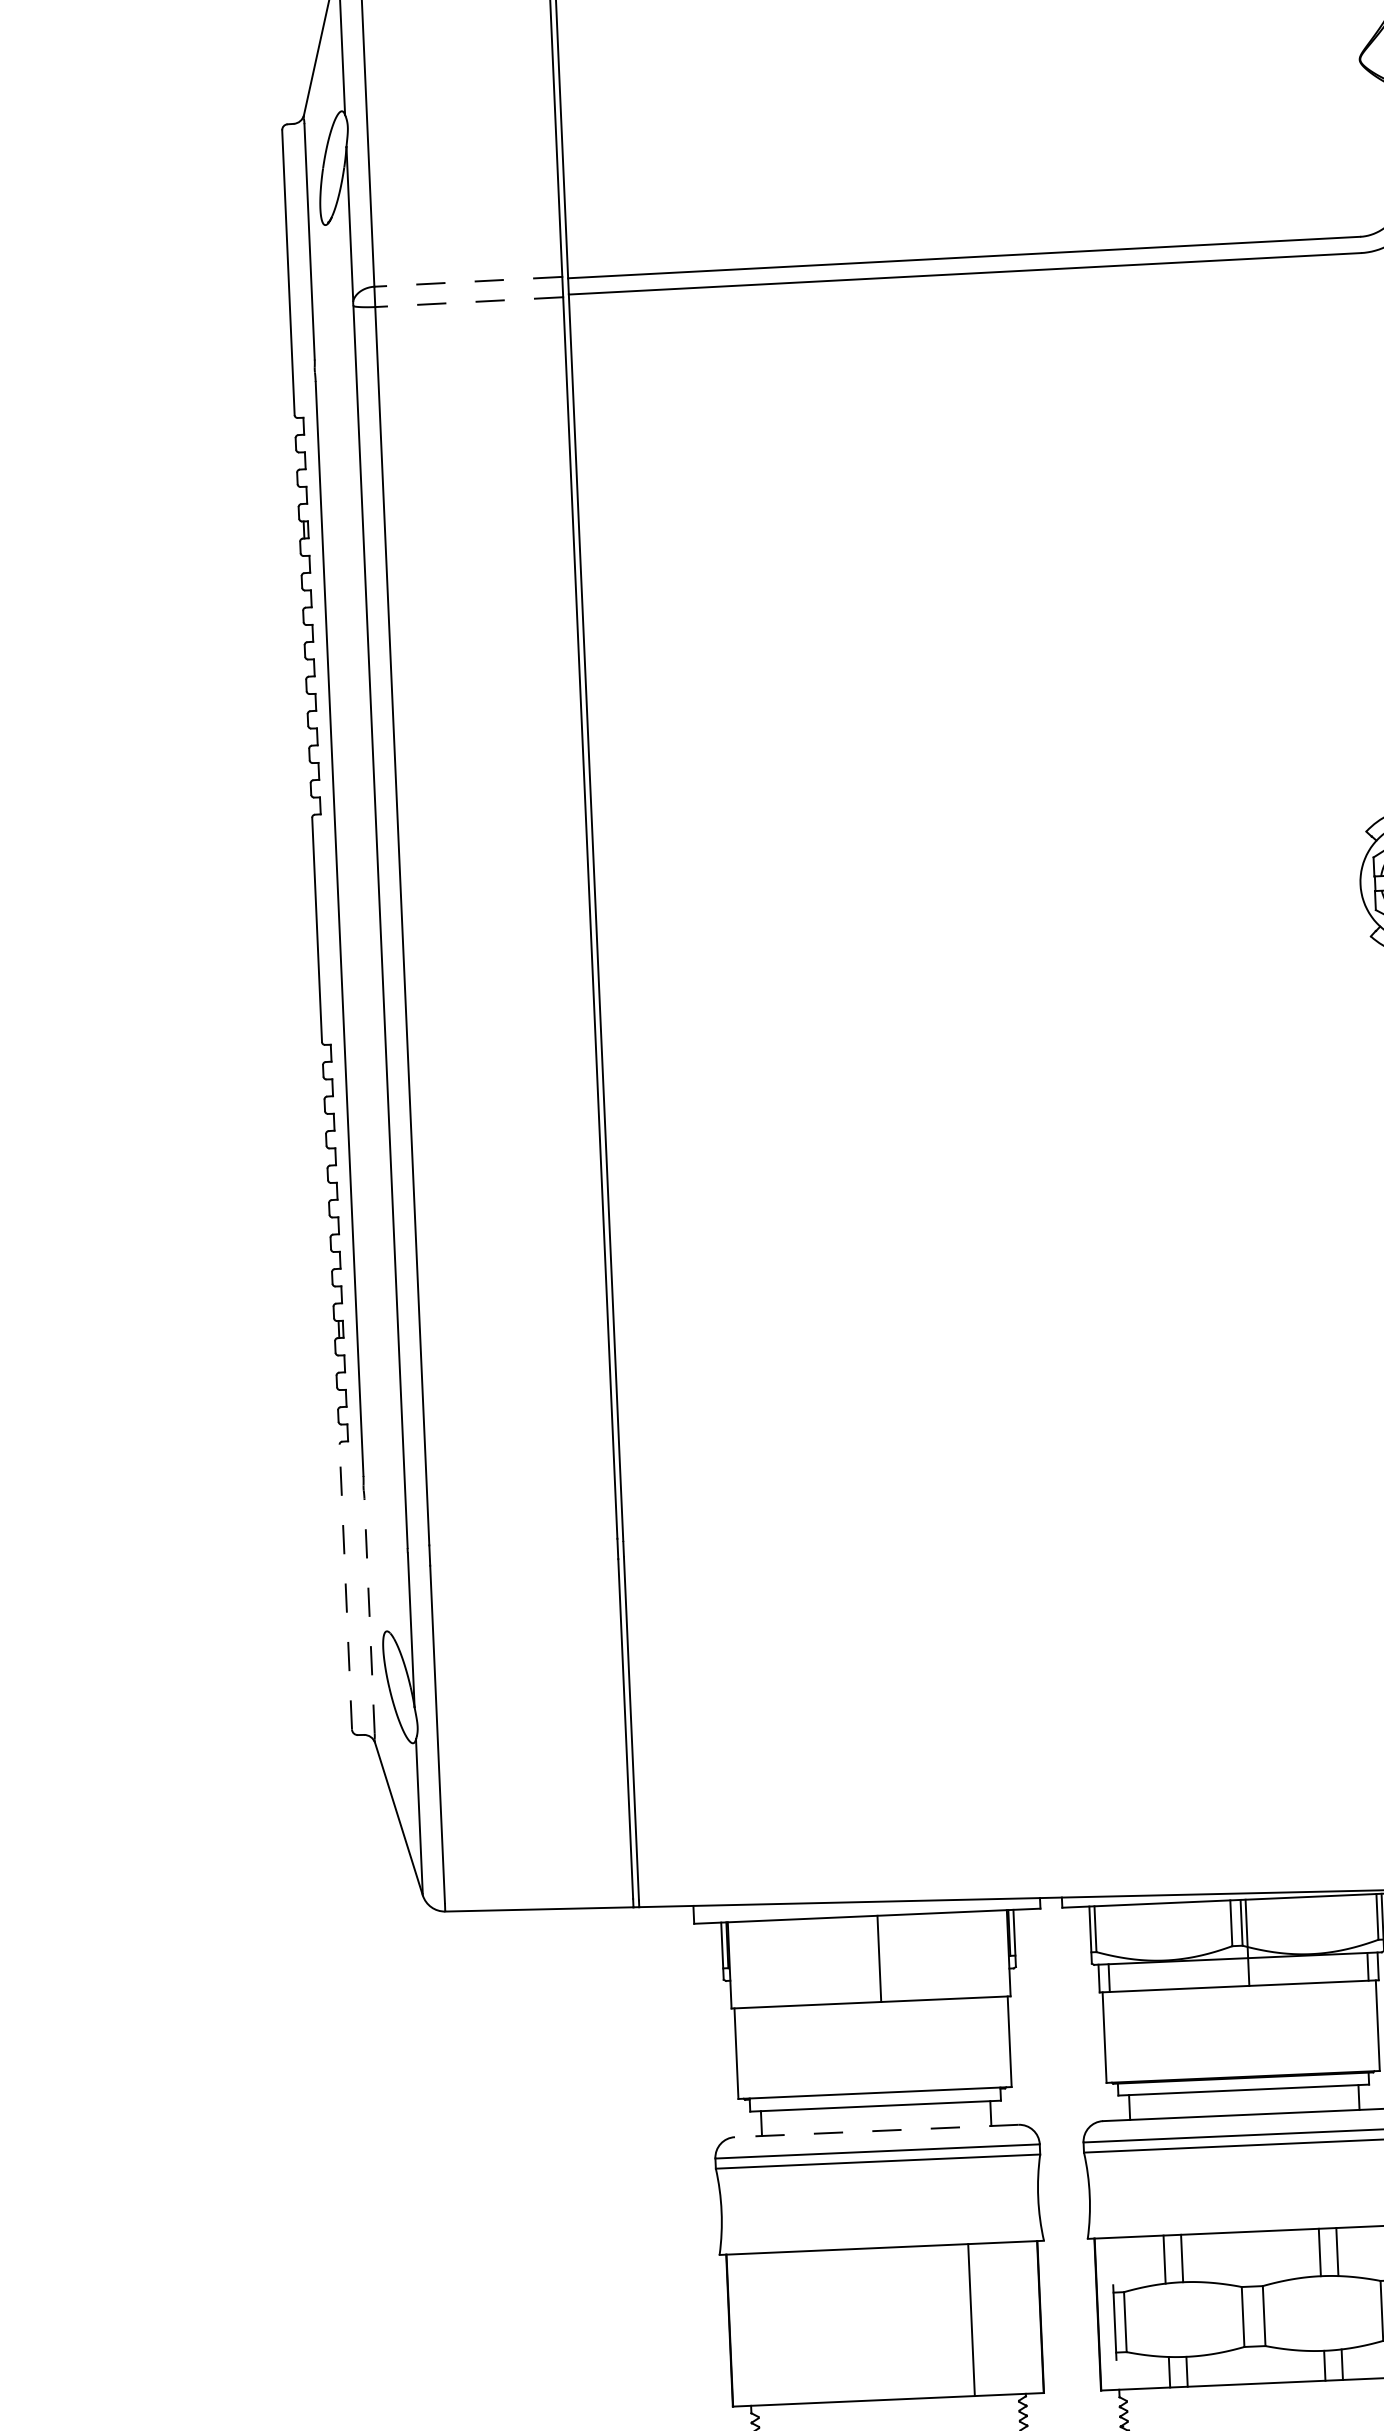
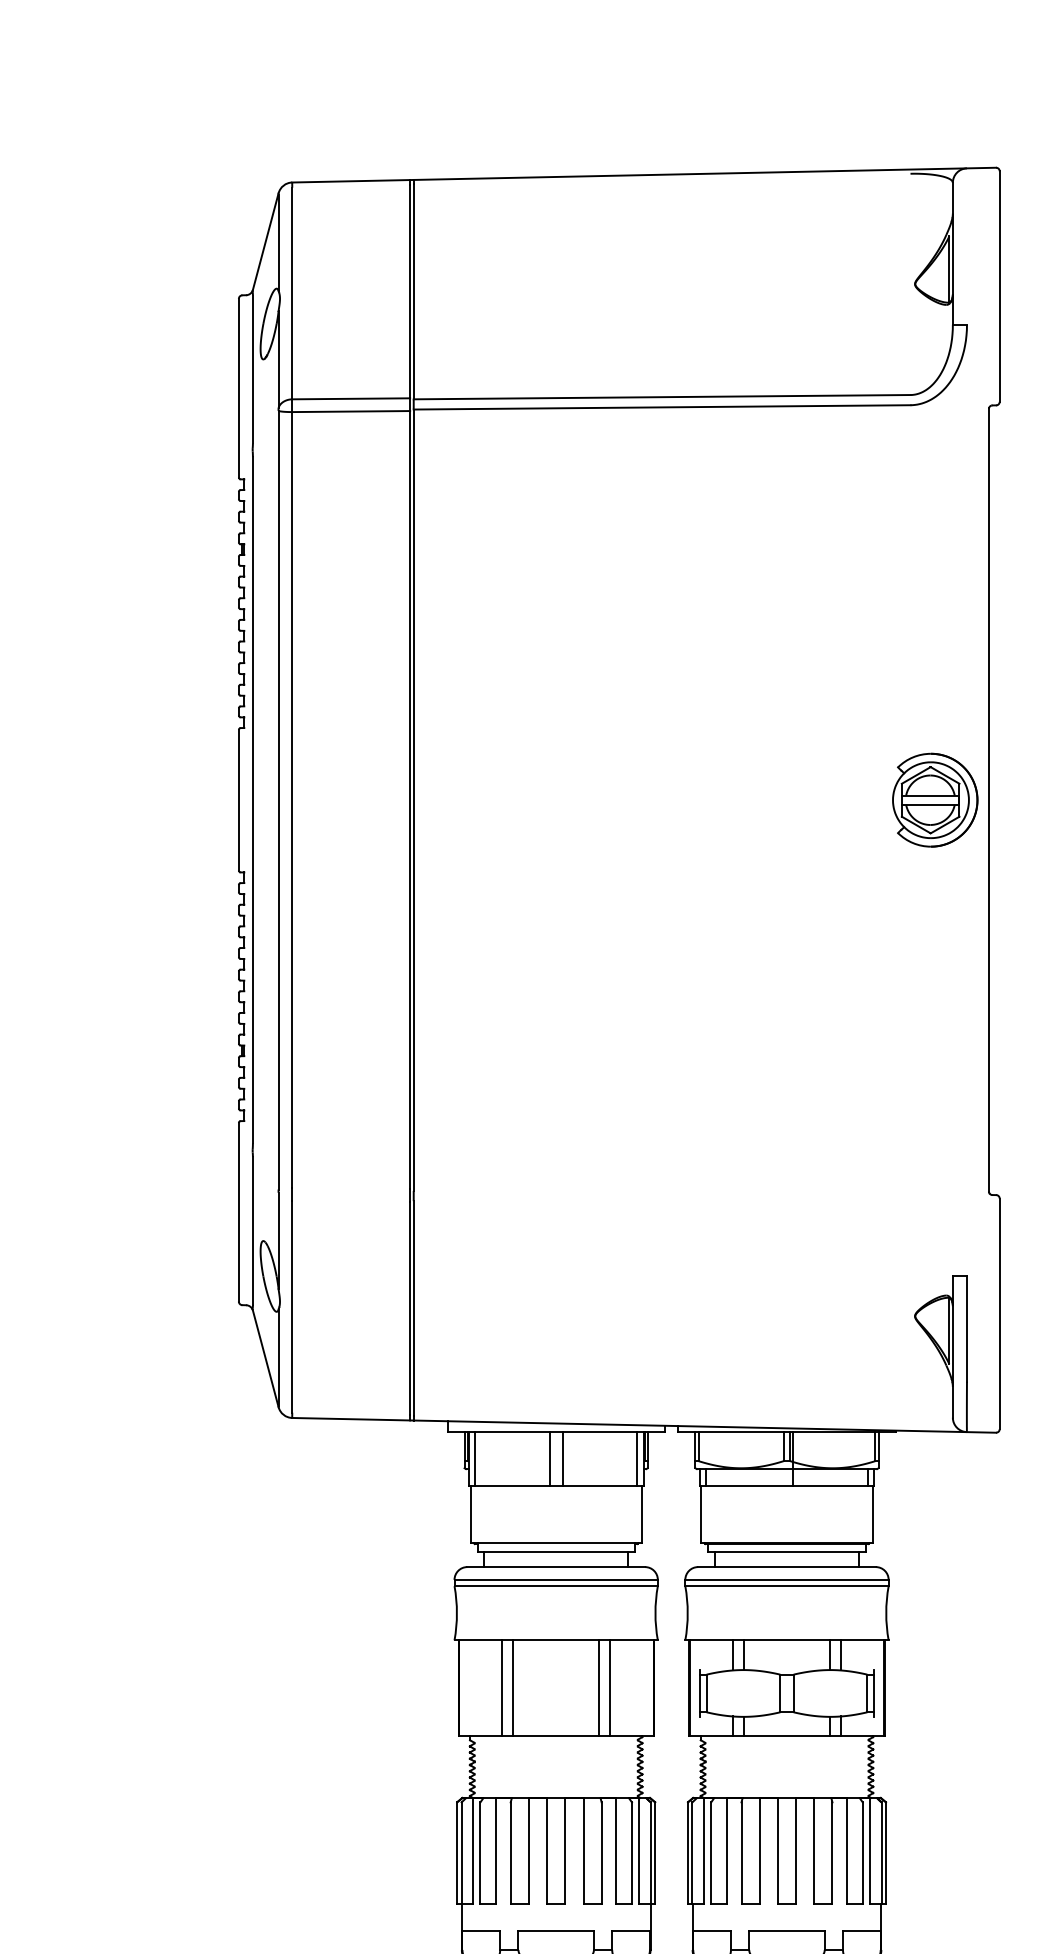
line: (468, 281) -> (351, 398), dashed -> solid
line: (469, 302) -> (351, 411), dashed -> solid
line: (345, 1585) -> (238, 1211), dashed -> solid
line: (368, 1616) -> (252, 1231), dashed -> solid
line: (998, 1953) -> (637, 1459), added
line: (858, 1959) -> (549, 1459), added
line: (740, 1965) -> (475, 1459), added
line: (877, 2131) -> (556, 1567), dashed -> solid
line: (954, 2320) -> (599, 1687), added
line: (799, 2326) -> (502, 1687), added
line: (816, 2326) -> (513, 1687), added

